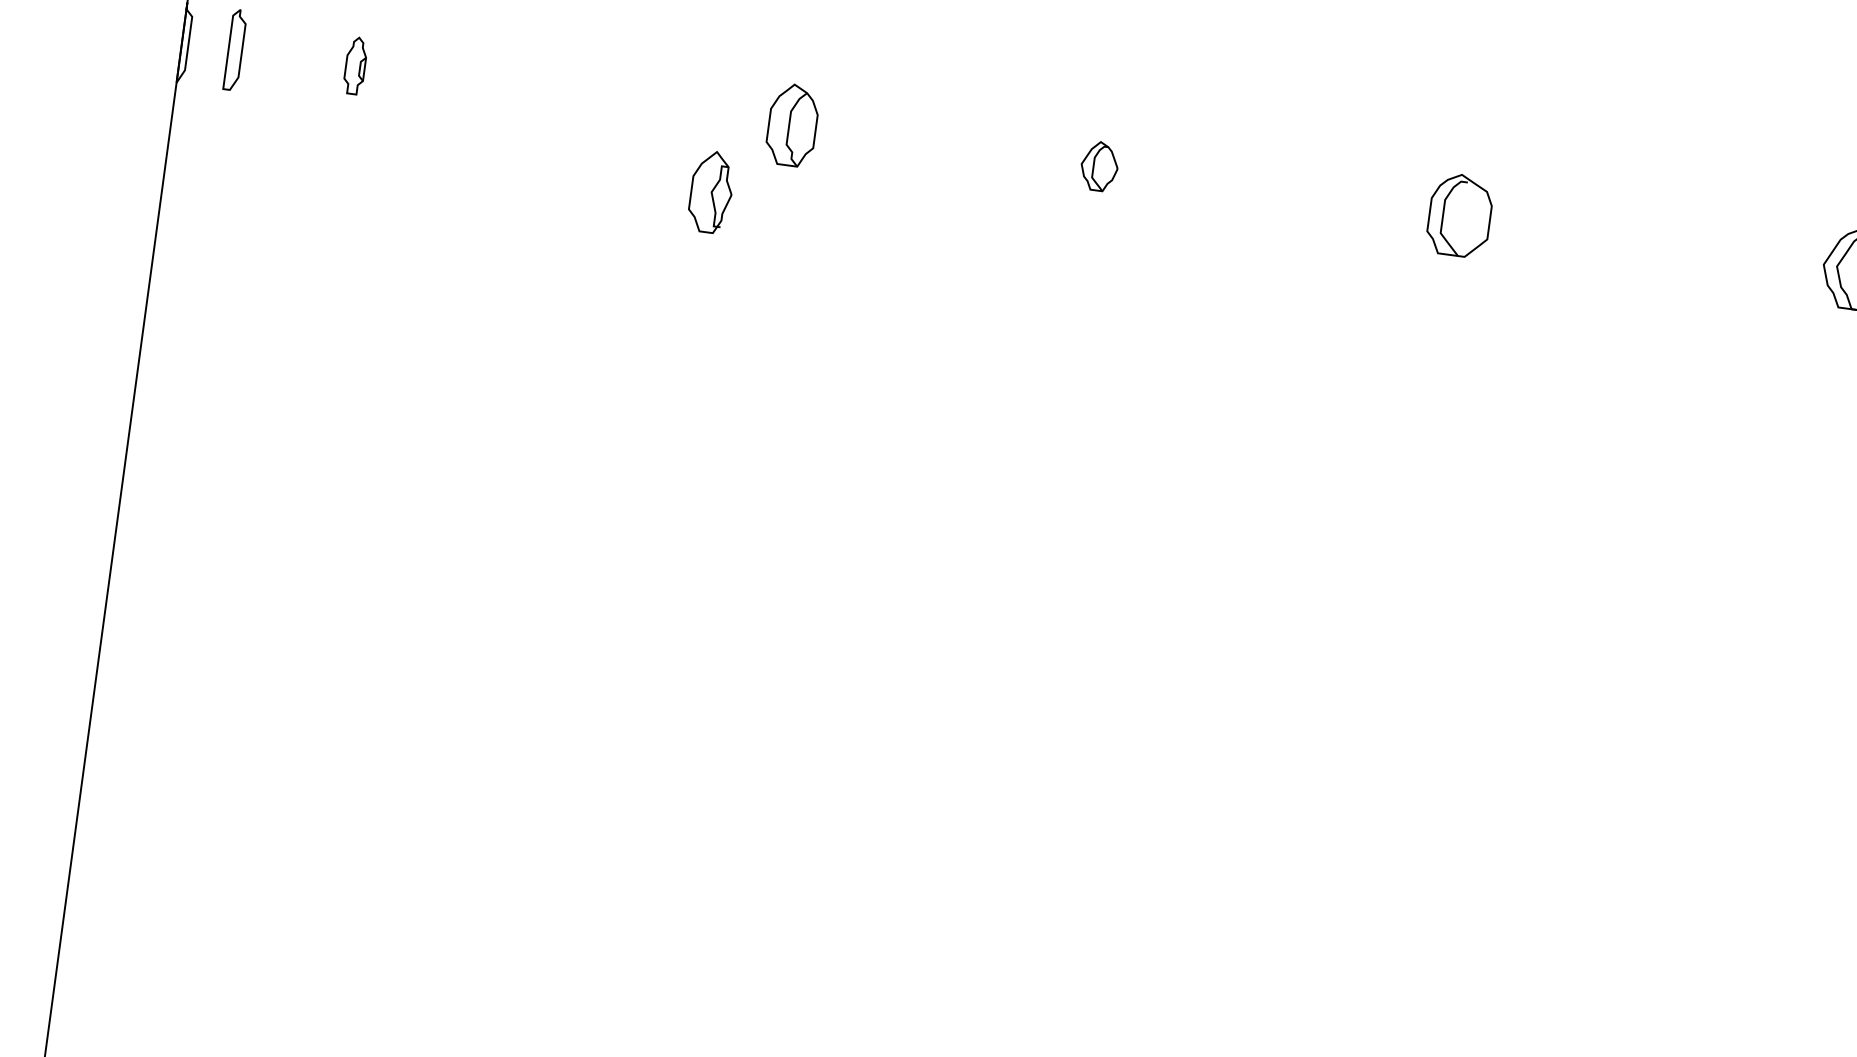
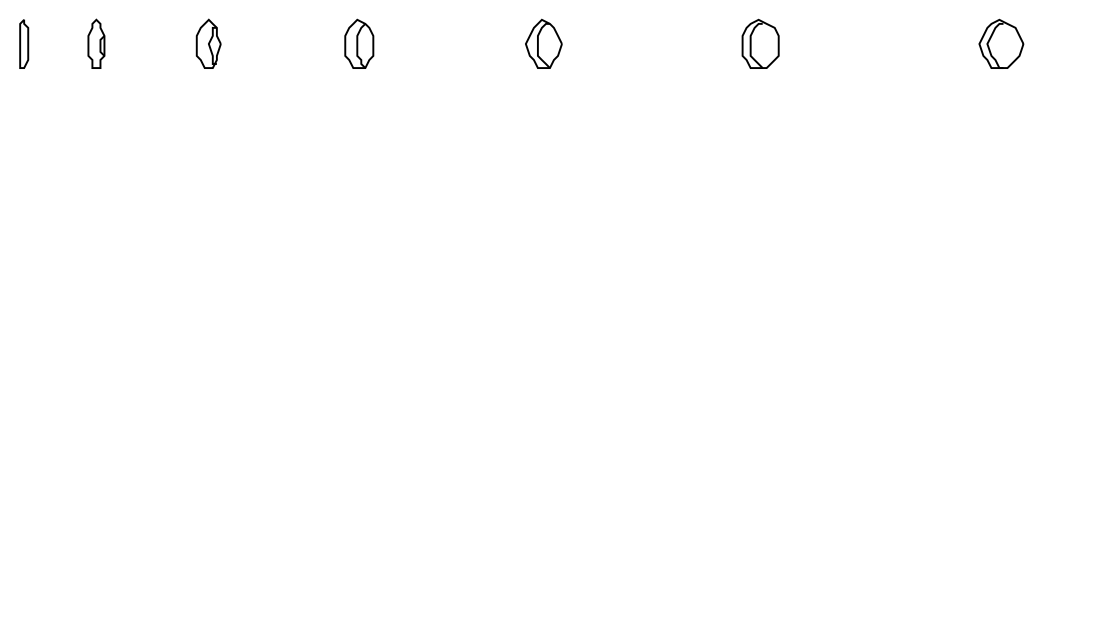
part: (355, 65) -> (96, 43), size x1.43
part: (1099, 165) -> (543, 43), size x1.67
part: (711, 191) -> (208, 43), moved

